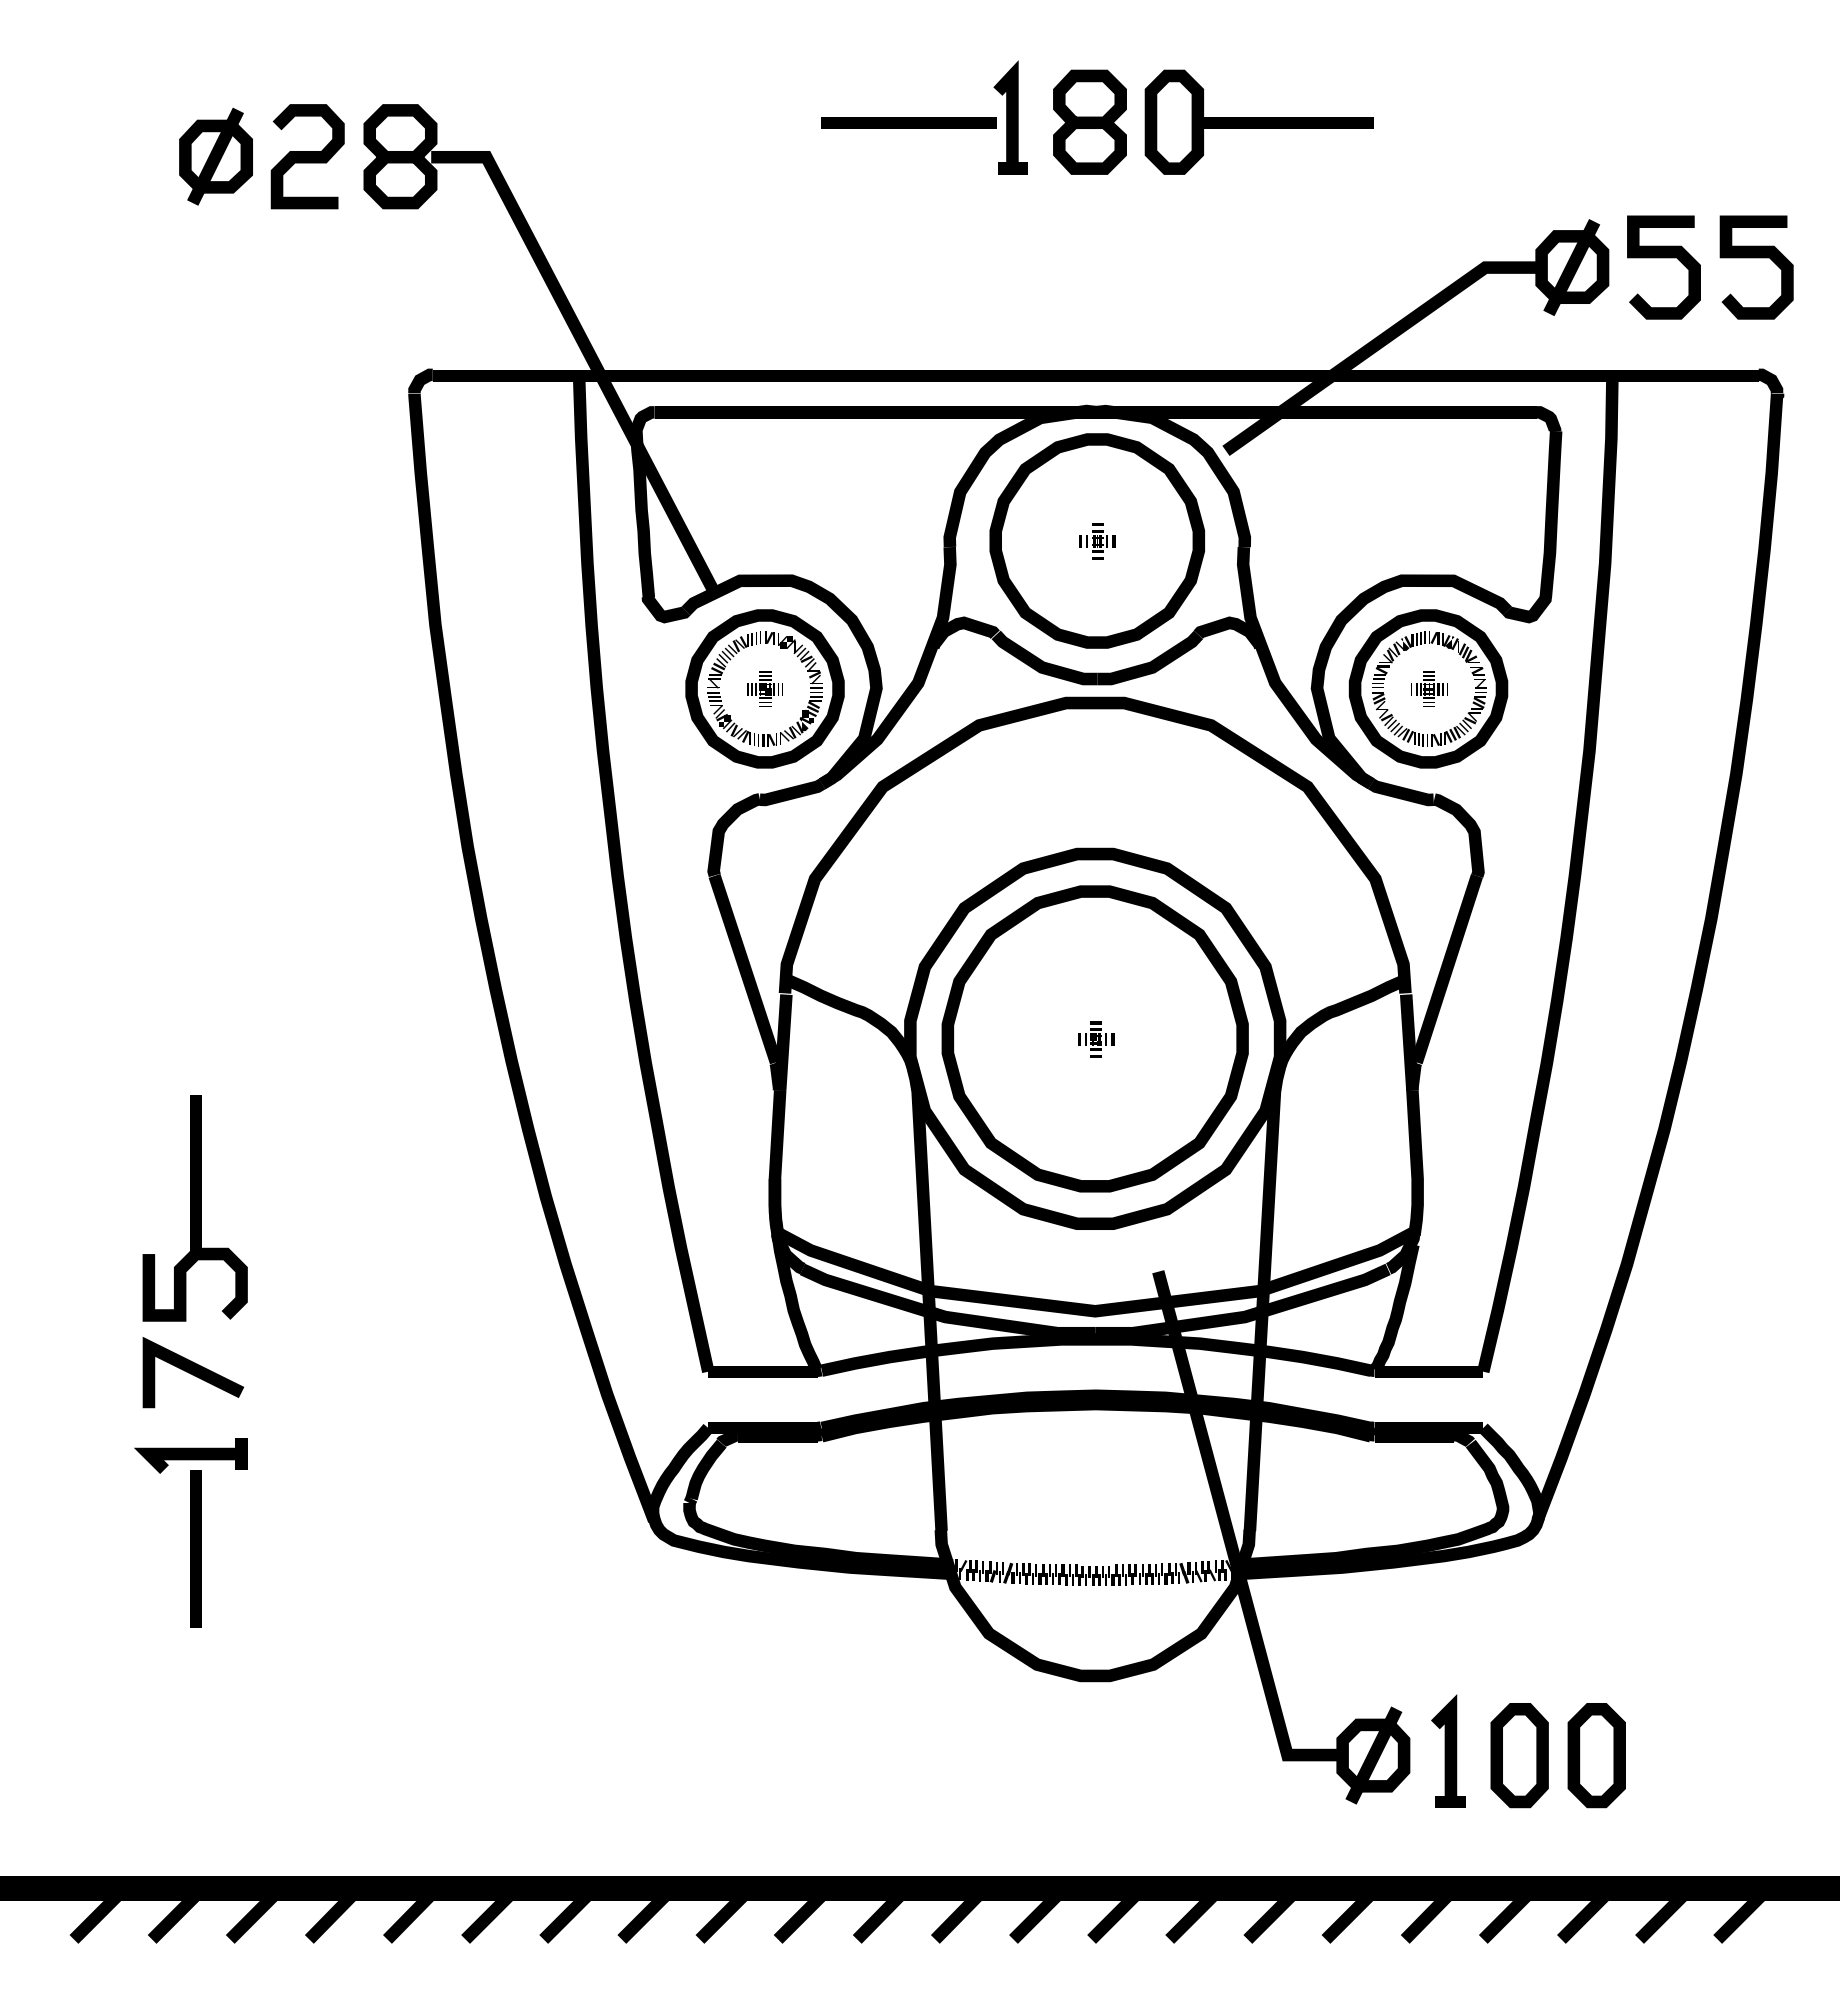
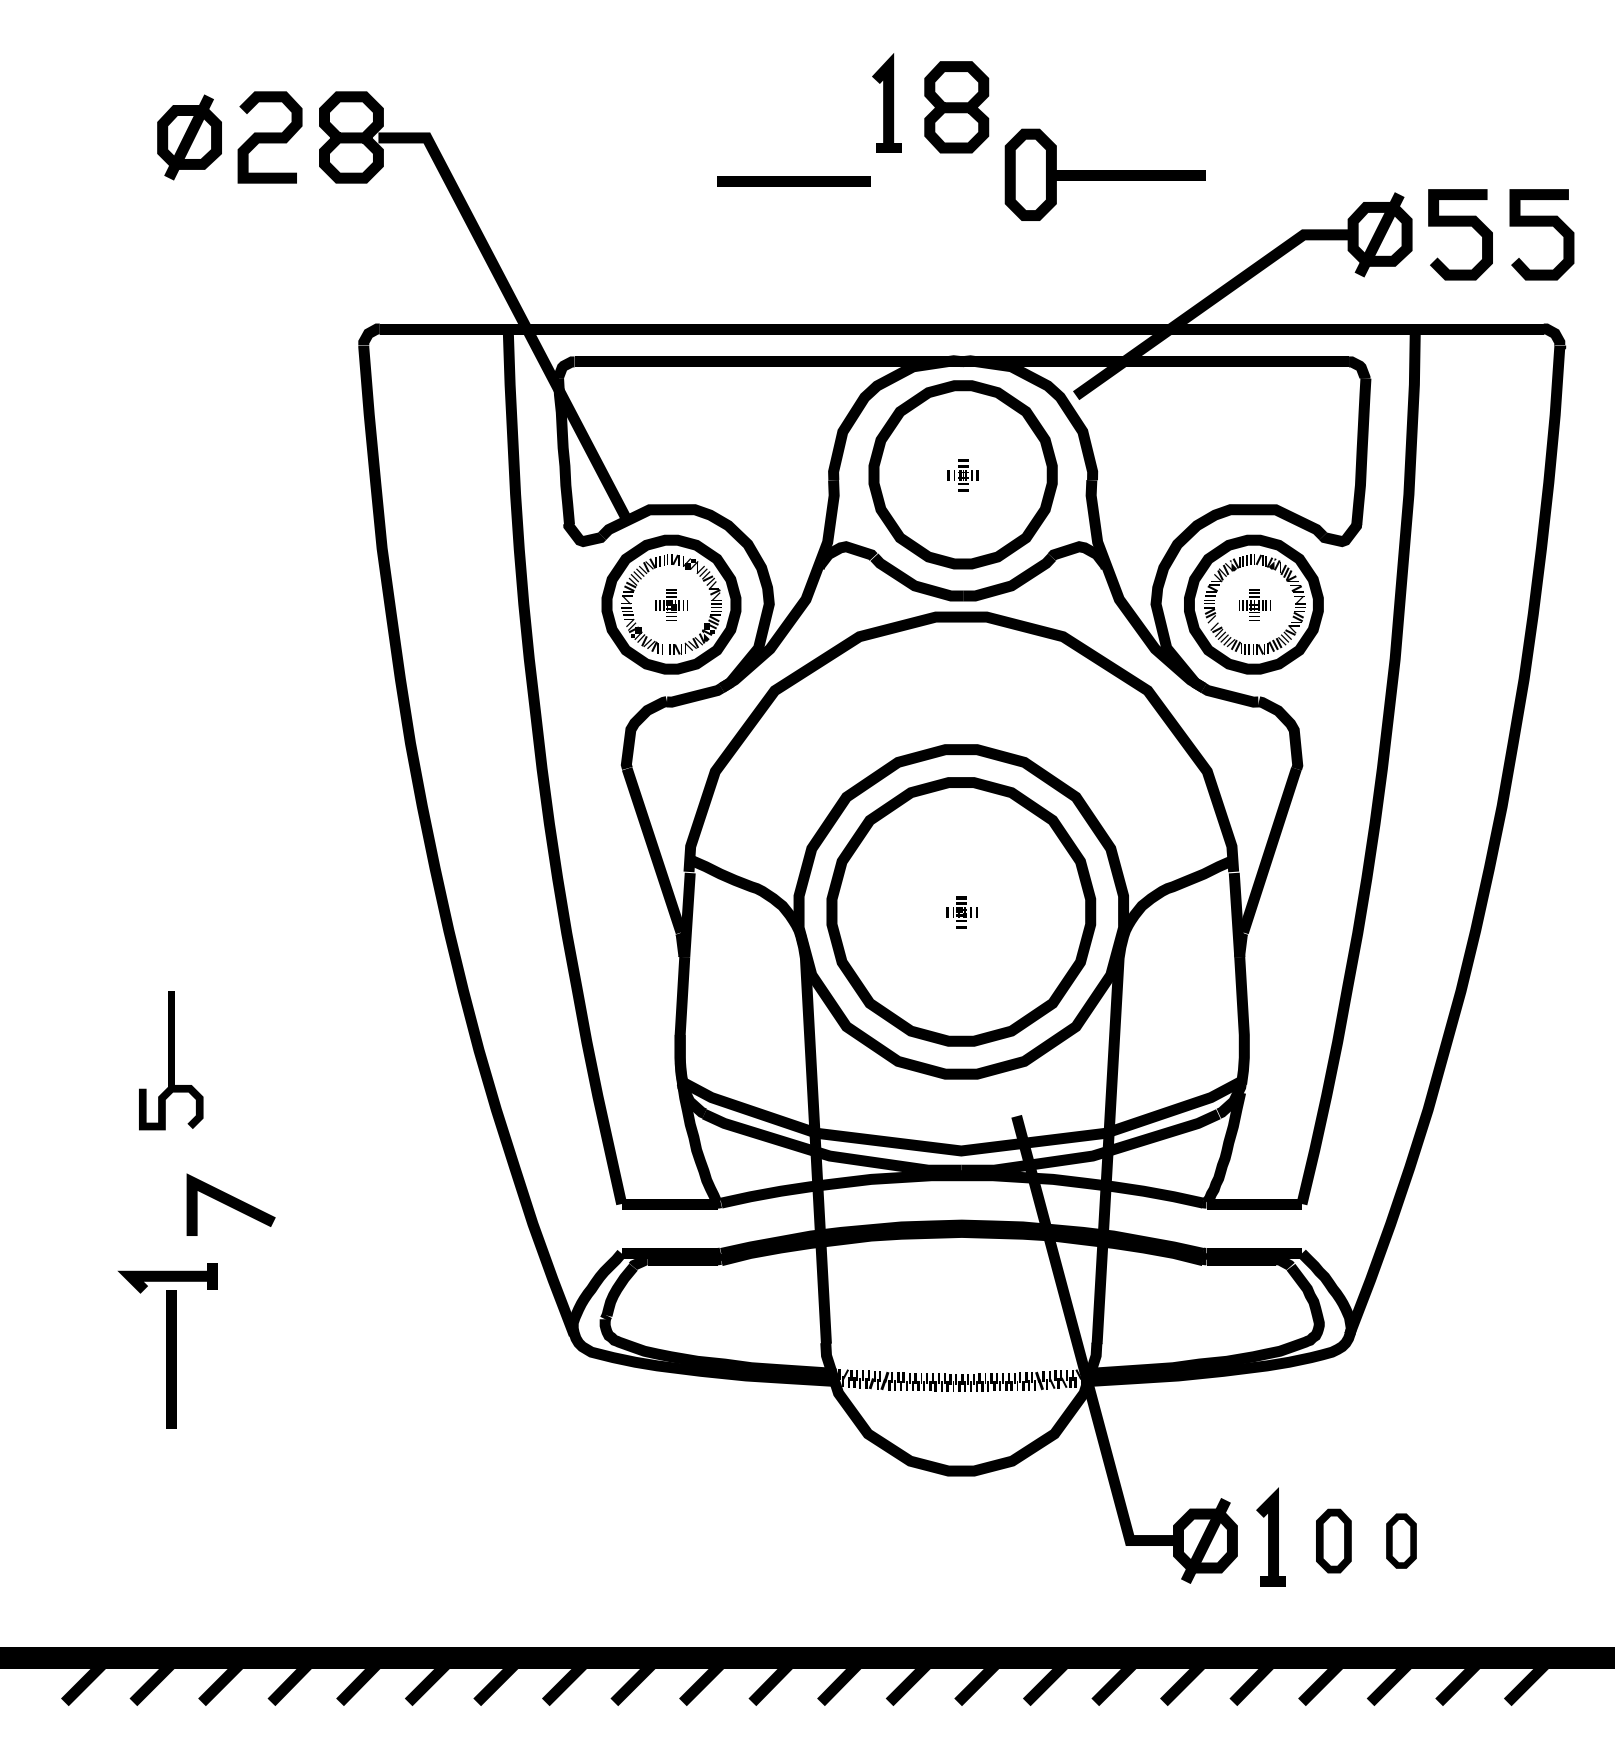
part: (1258, 121) -> (1104, 174), moved
line: (908, 122) -> (793, 181), moved
part: (194, 1208) -> (170, 1060), size x0.7
line: (193, 1372) -> (231, 1204), moved
part: (1519, 1755) -> (1333, 1540), size x0.7
part: (1596, 1755) -> (1401, 1540), size x0.6

